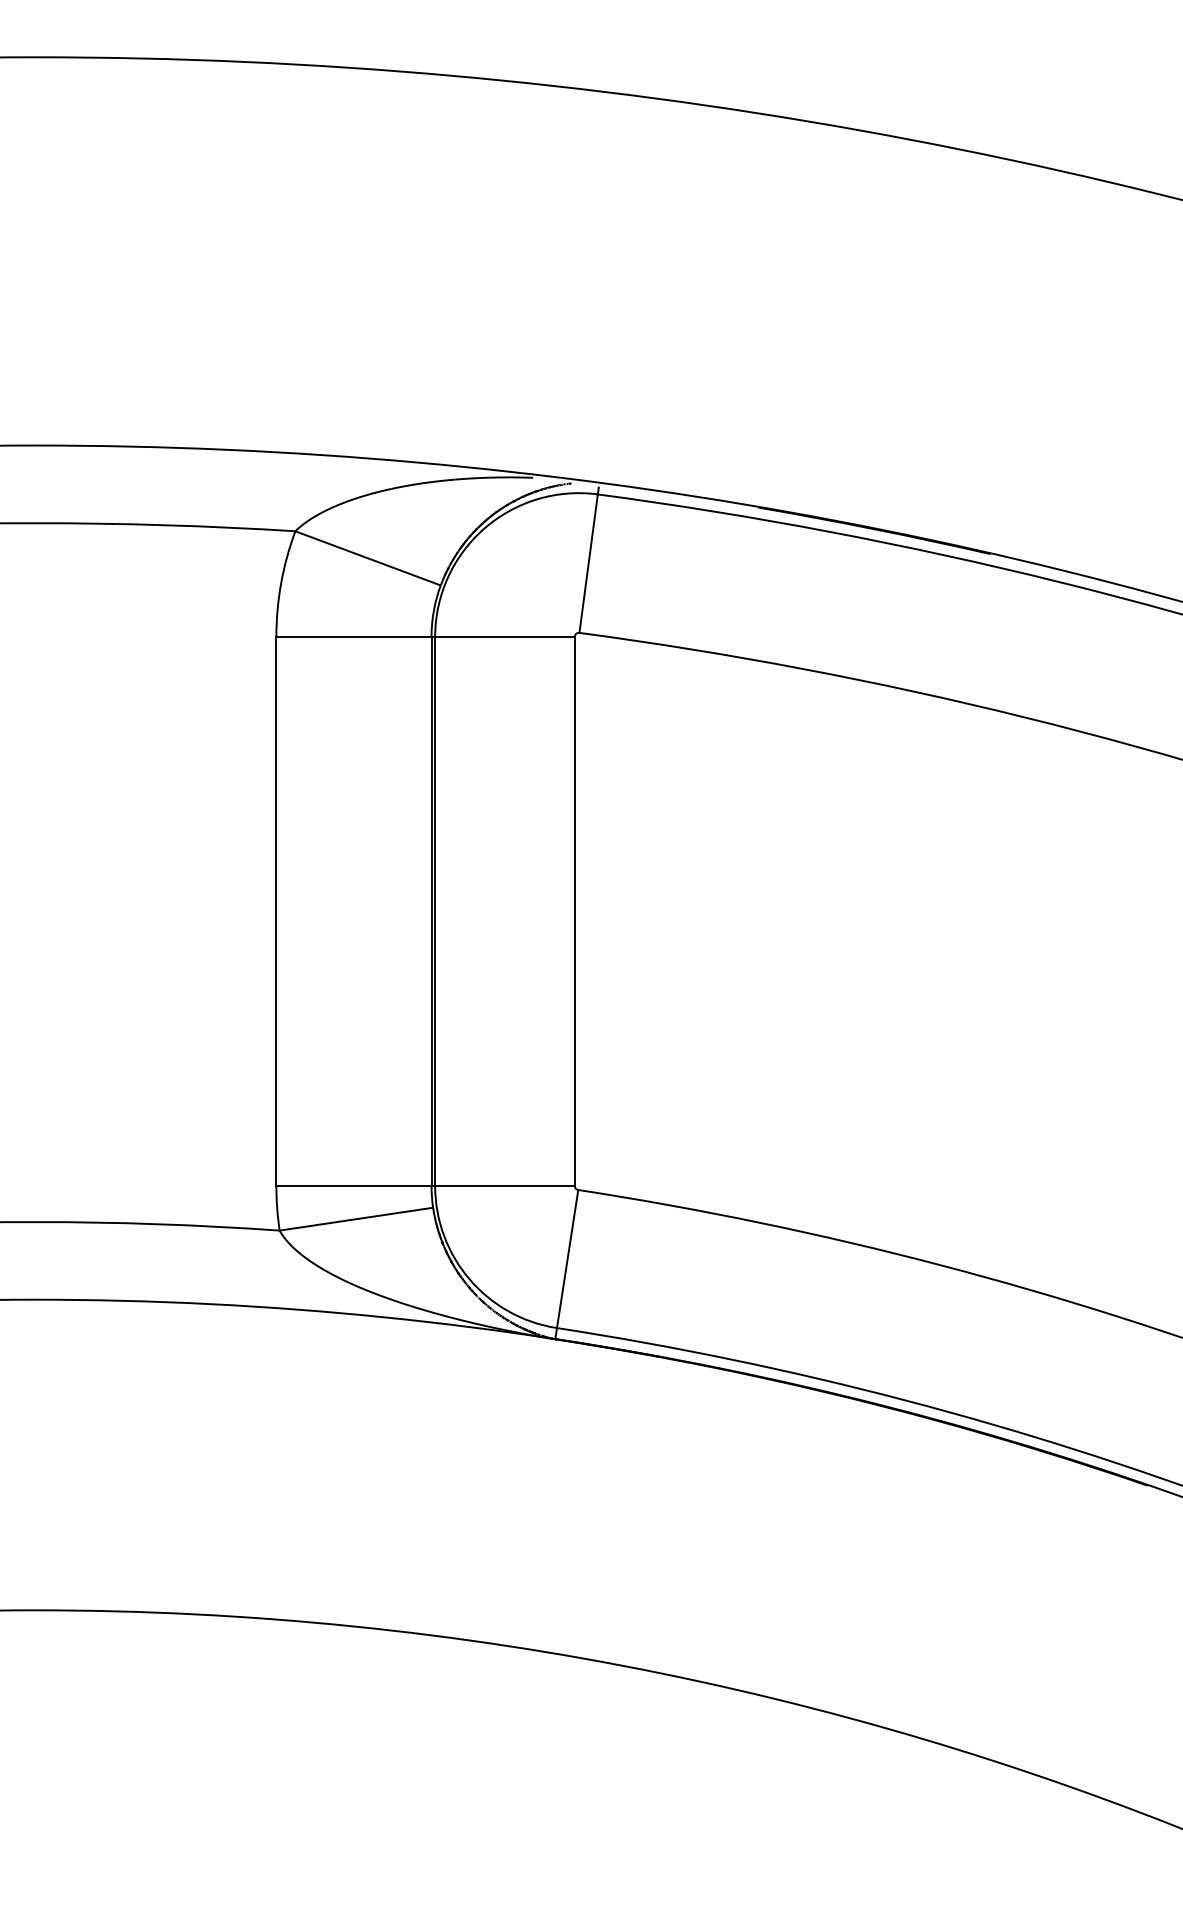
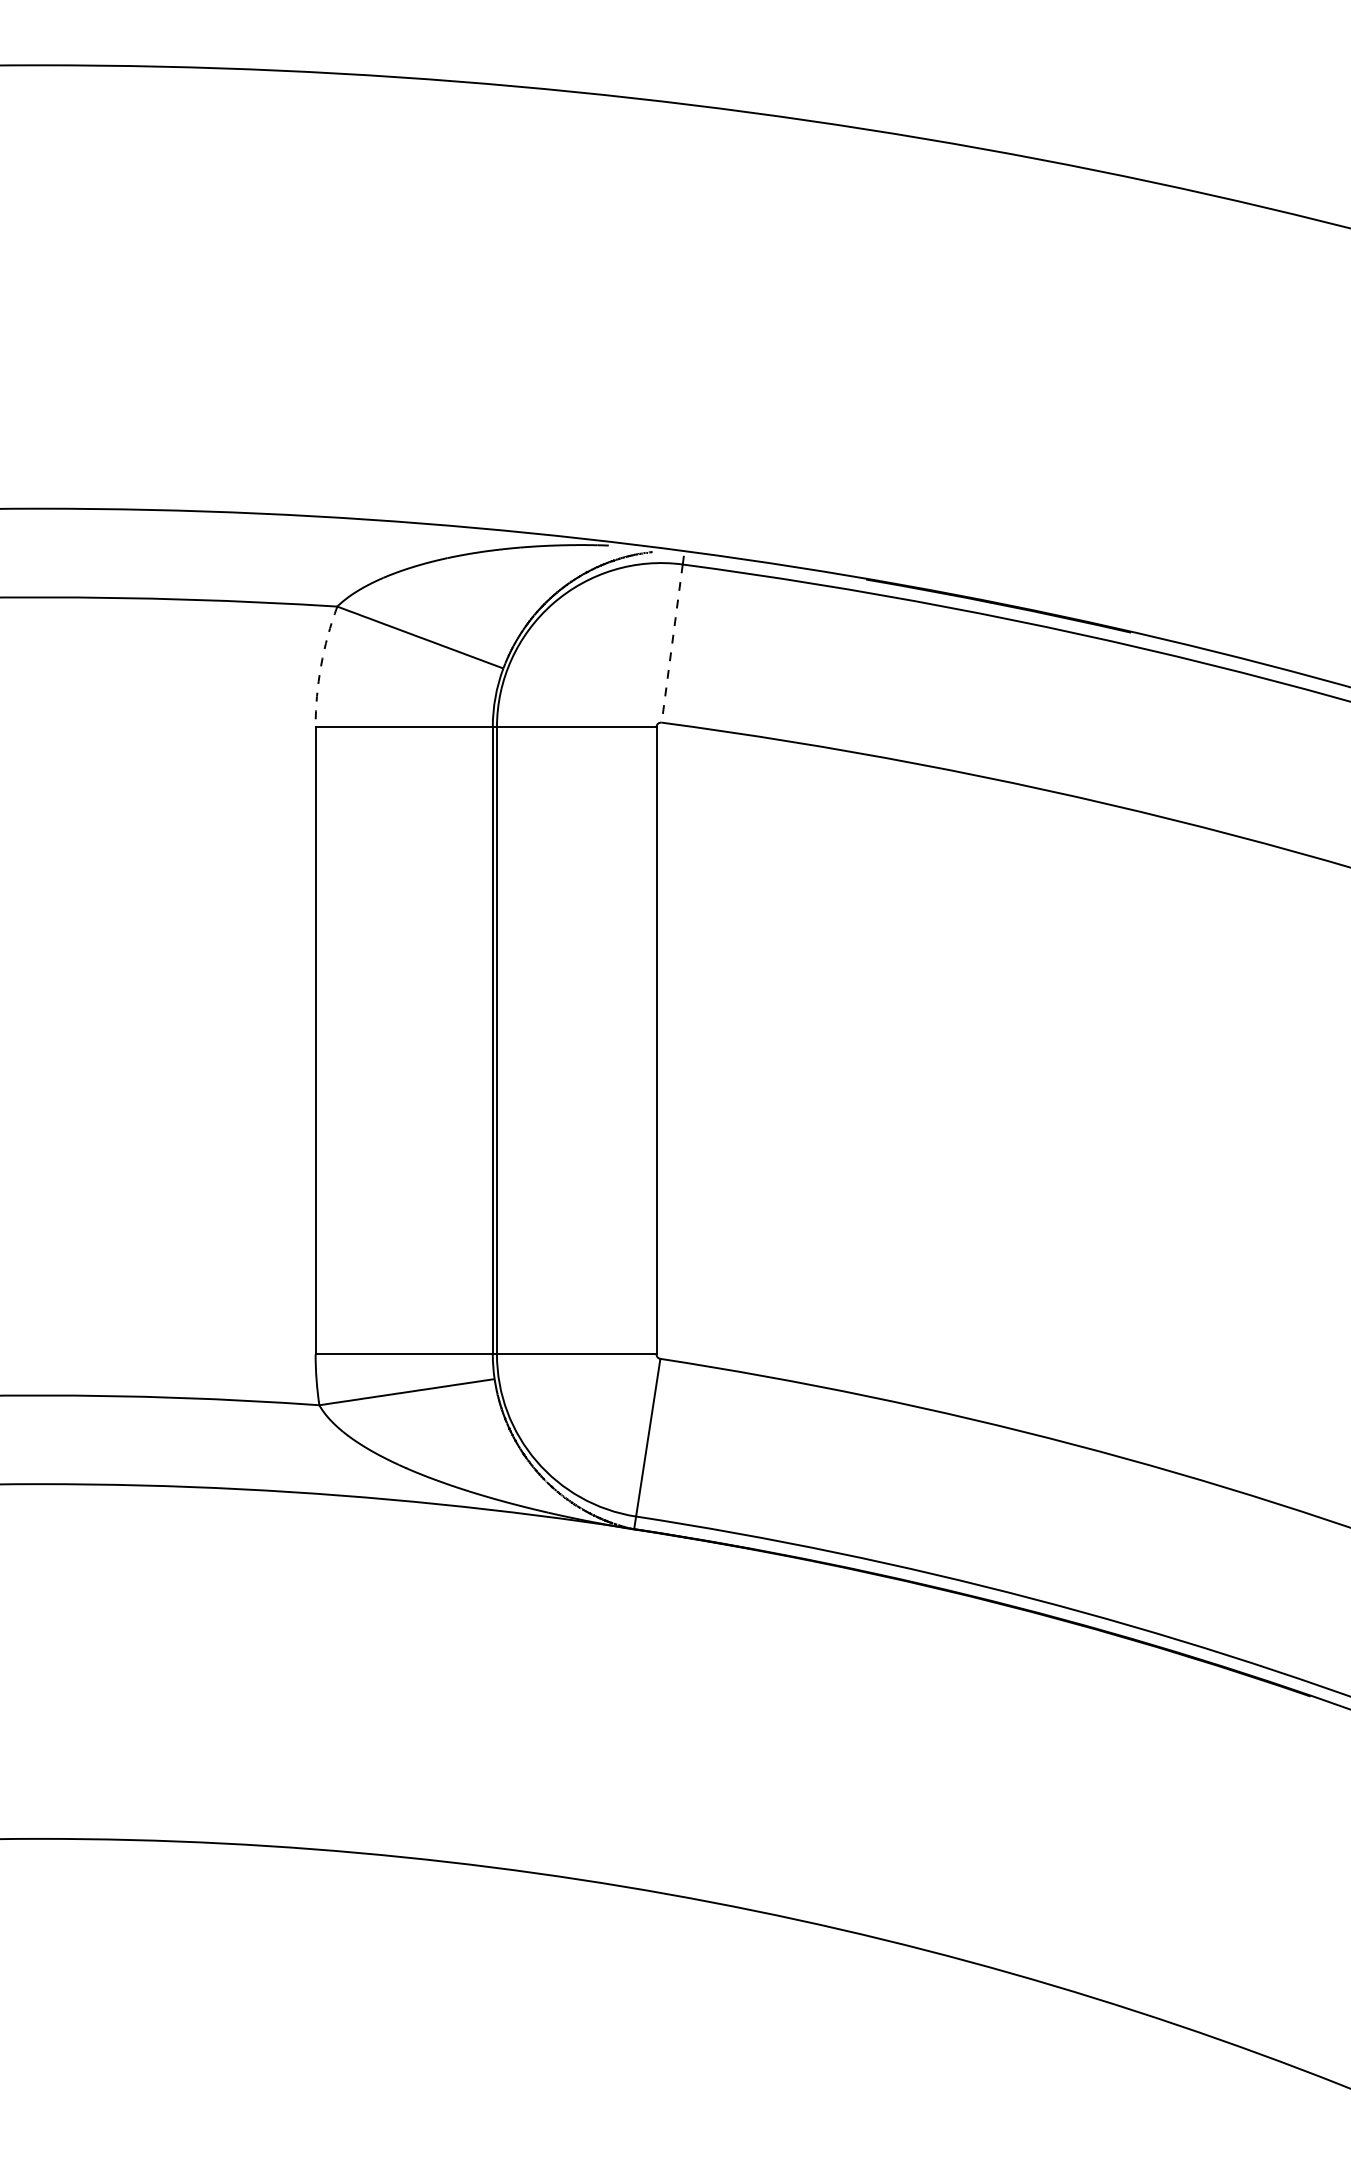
line: (588, 563) -> (672, 643), solid -> dashed
arc: (281, 583) -> (321, 666), solid -> dashed

